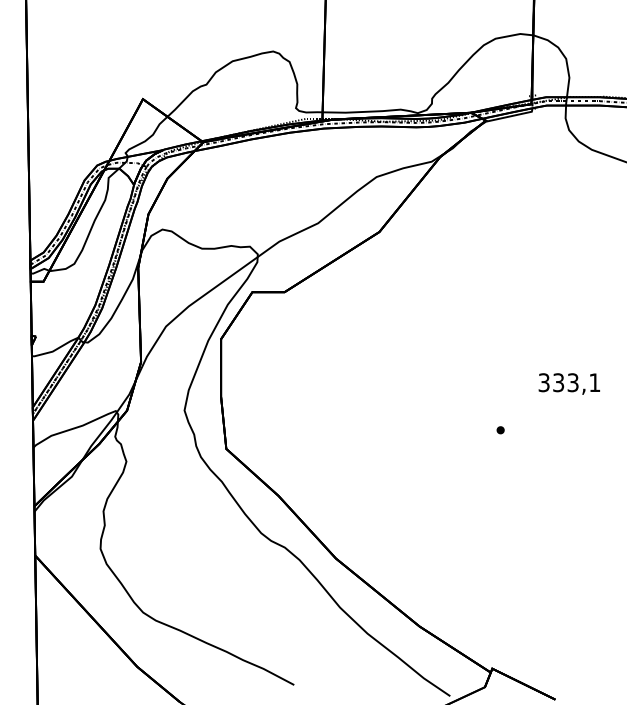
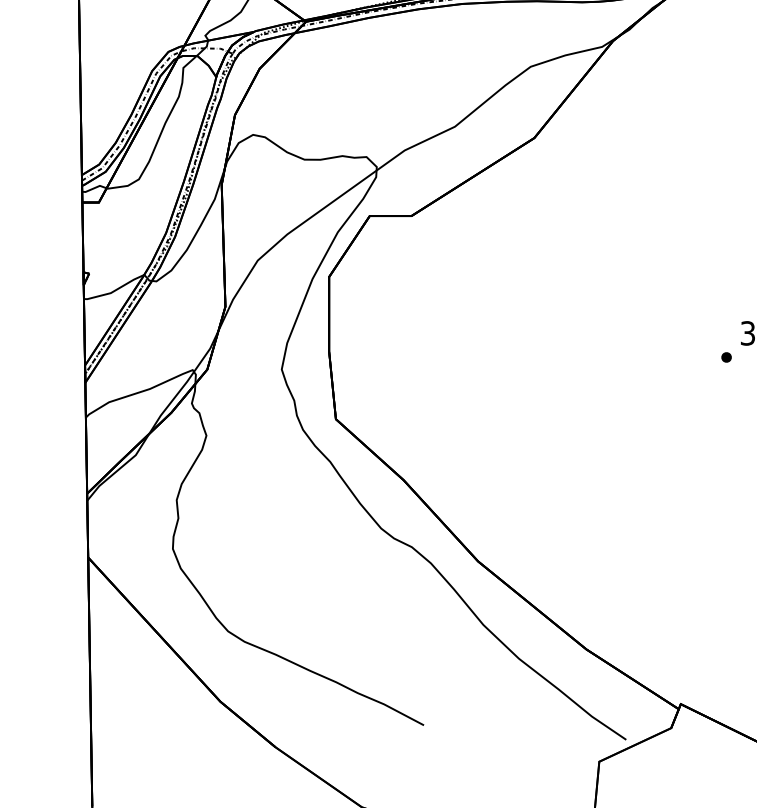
part: (500, 430) -> (726, 357), moved

